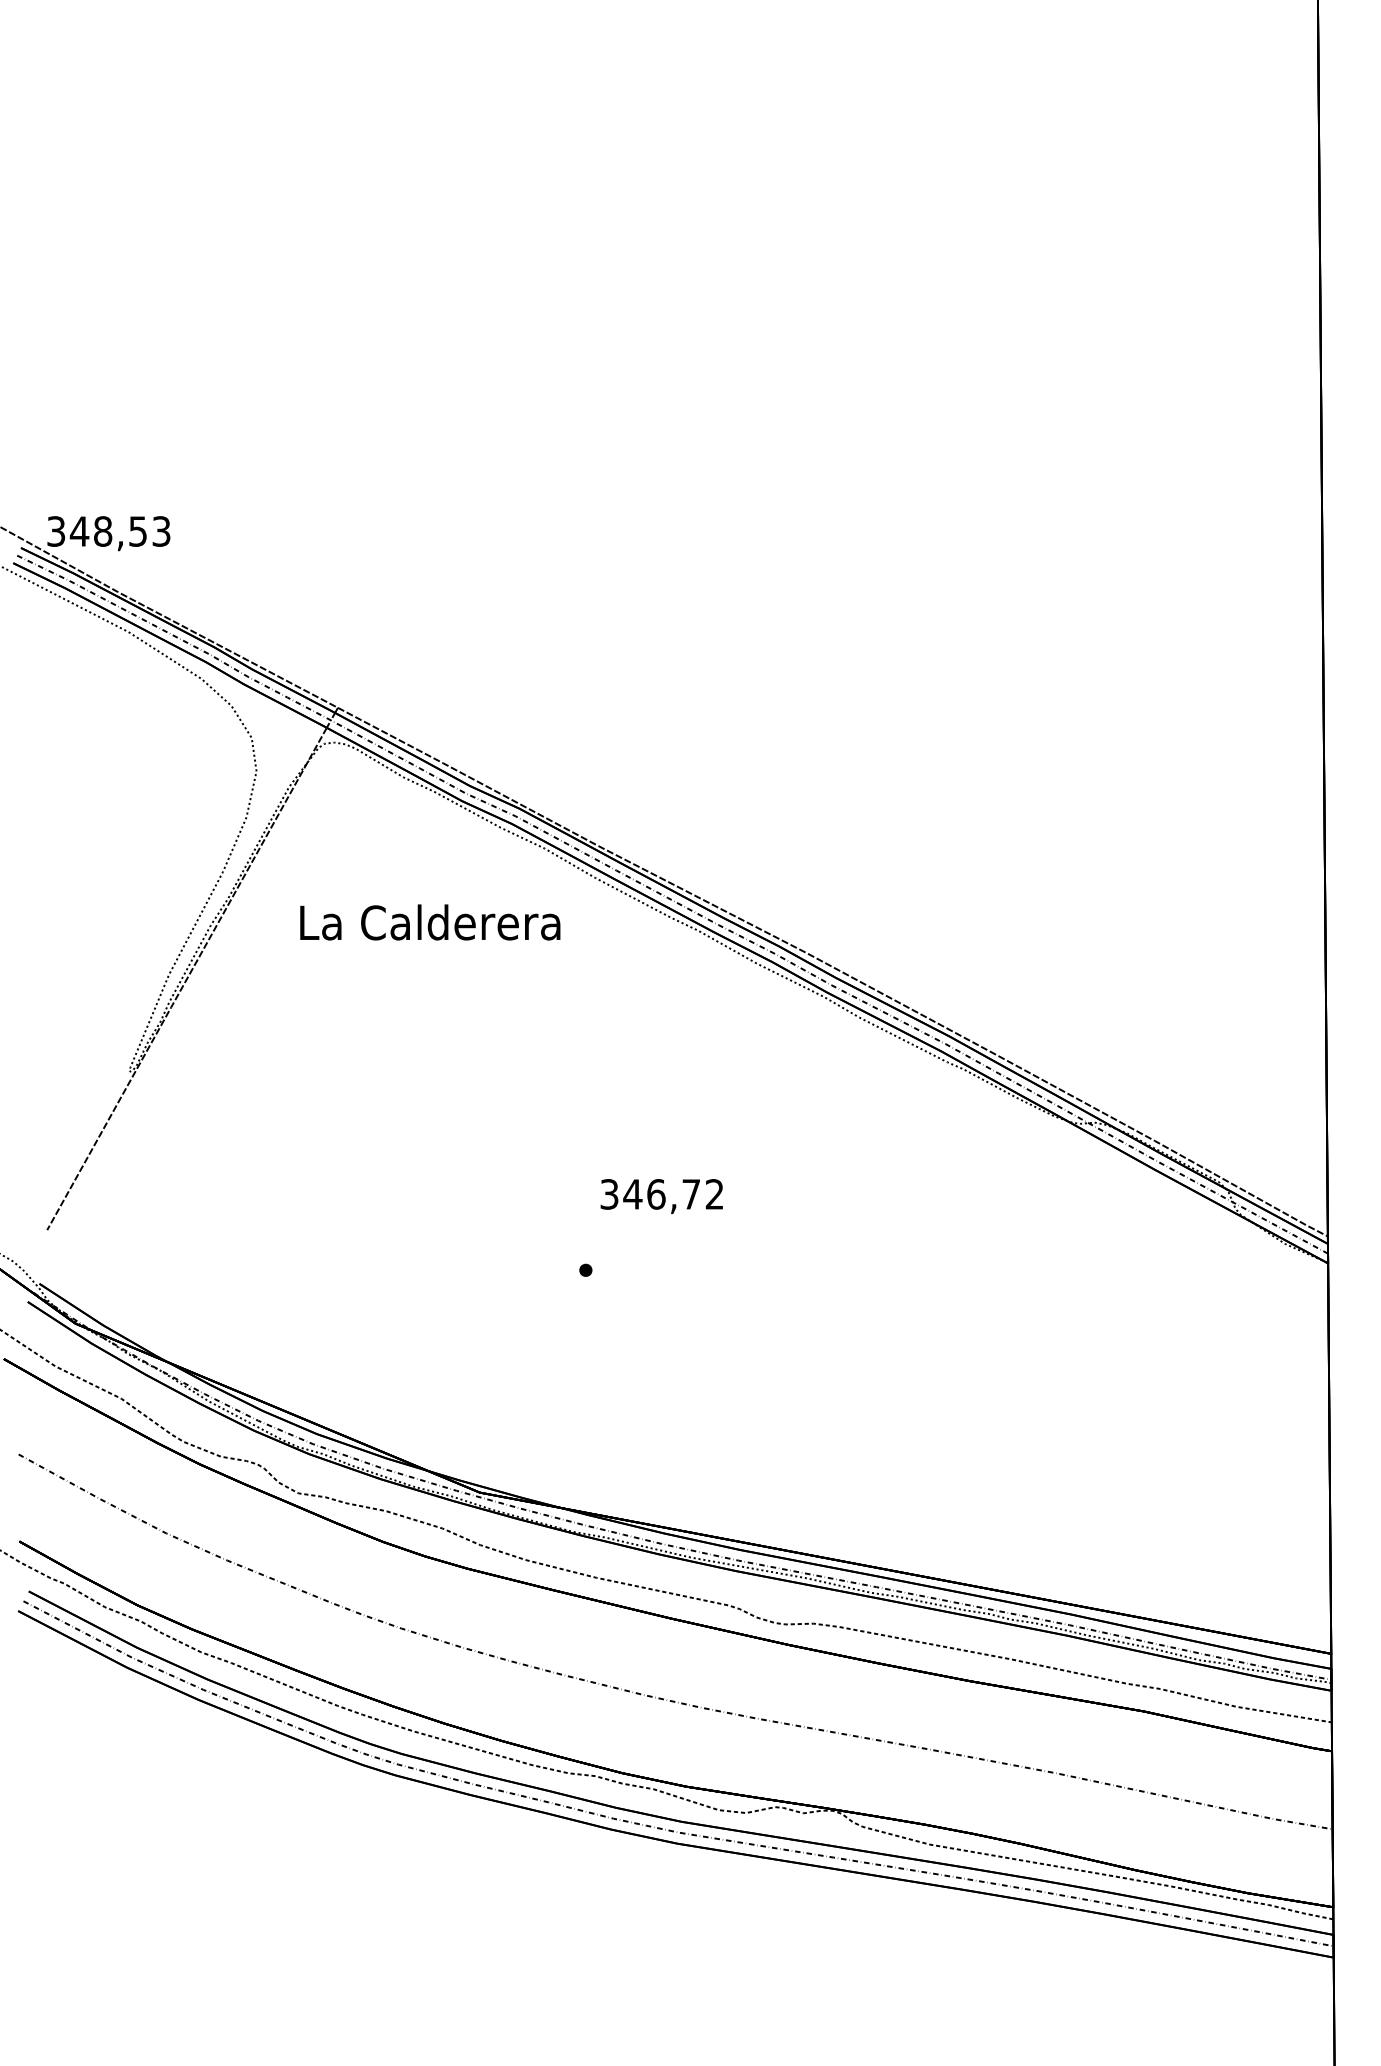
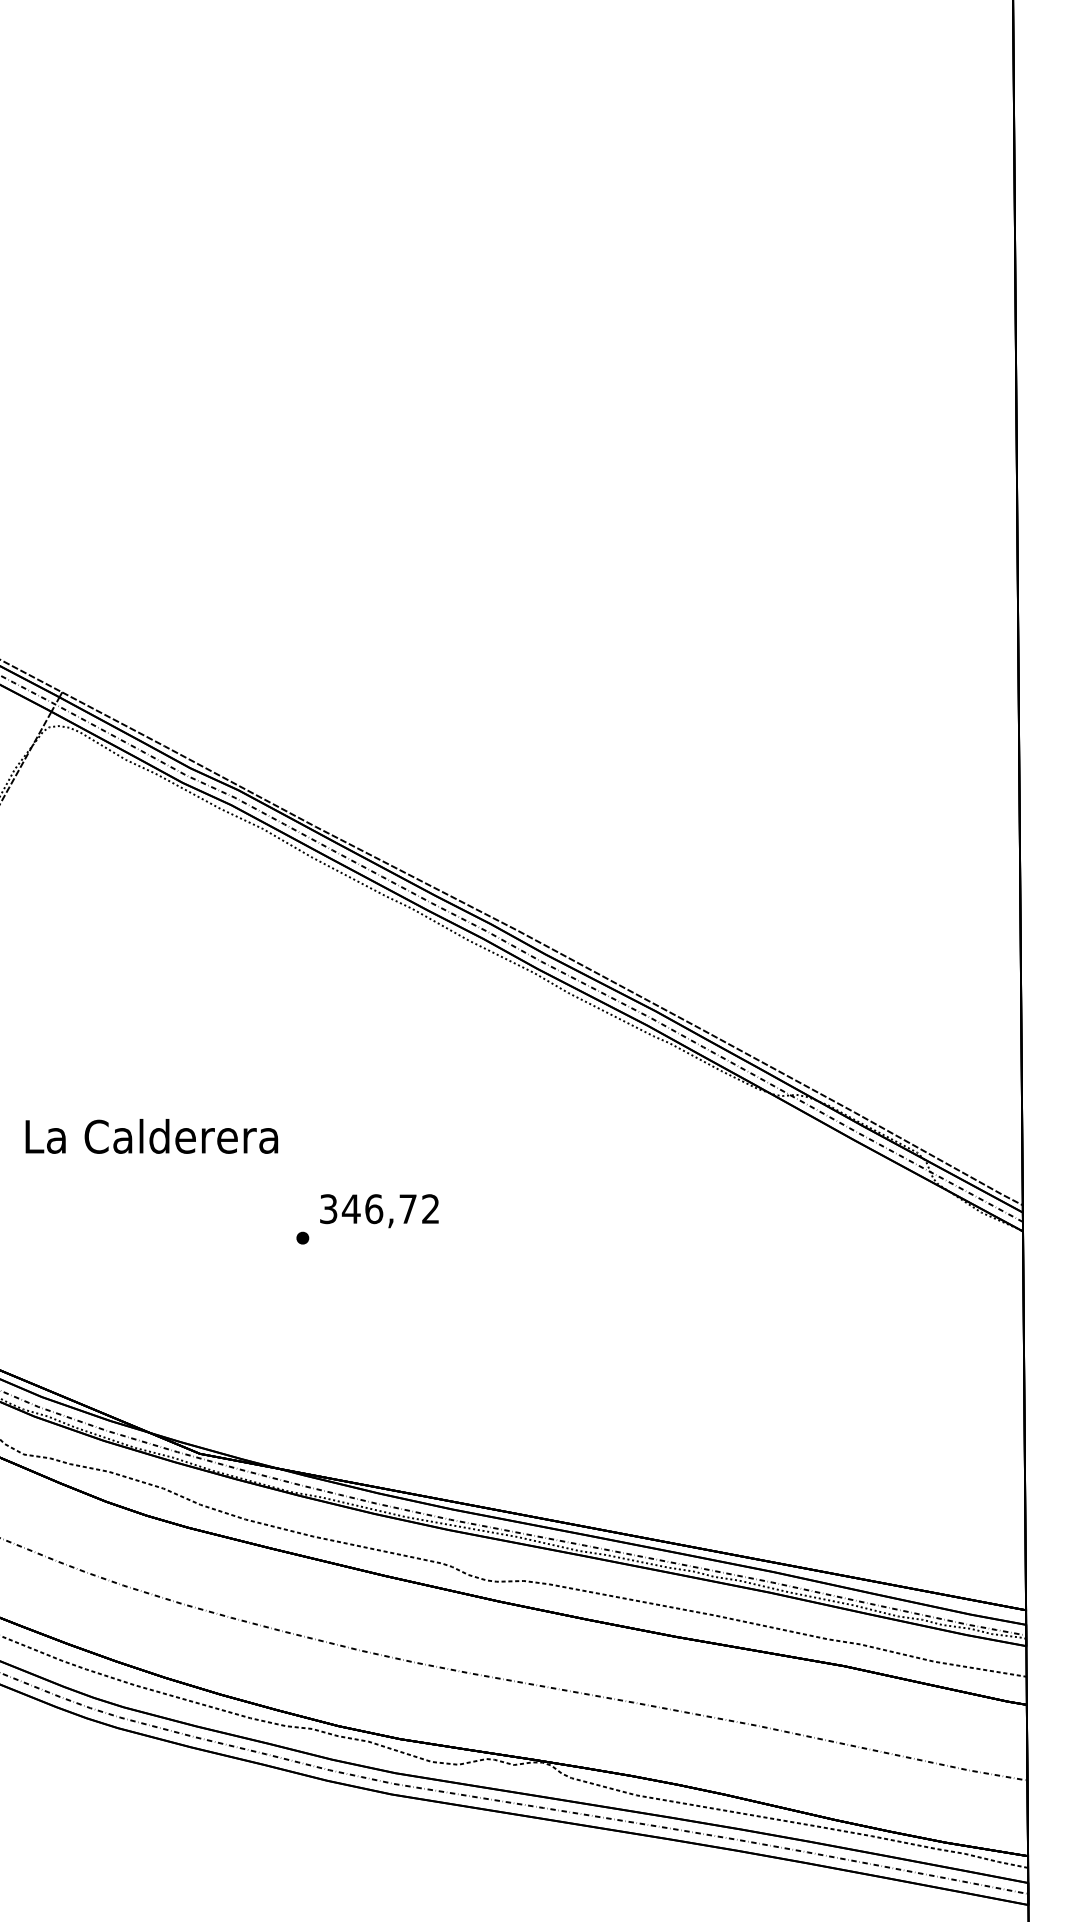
text: (430, 922) -> (152, 1136), moved
text: (661, 1196) -> (379, 1211), moved

